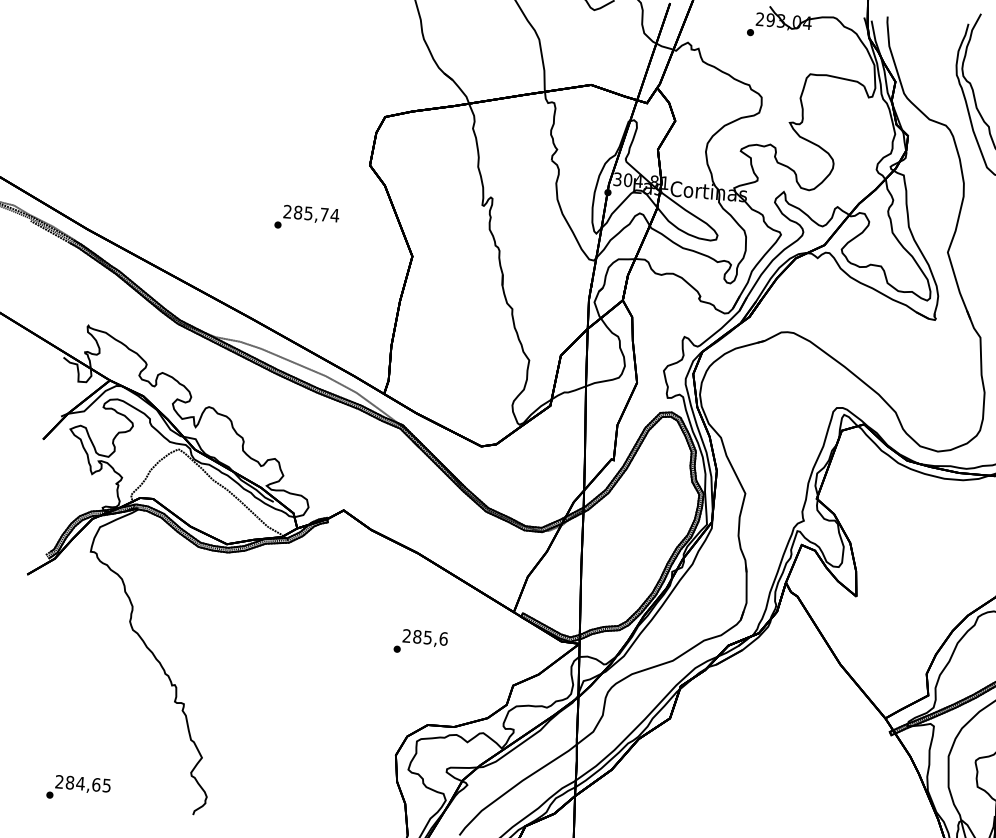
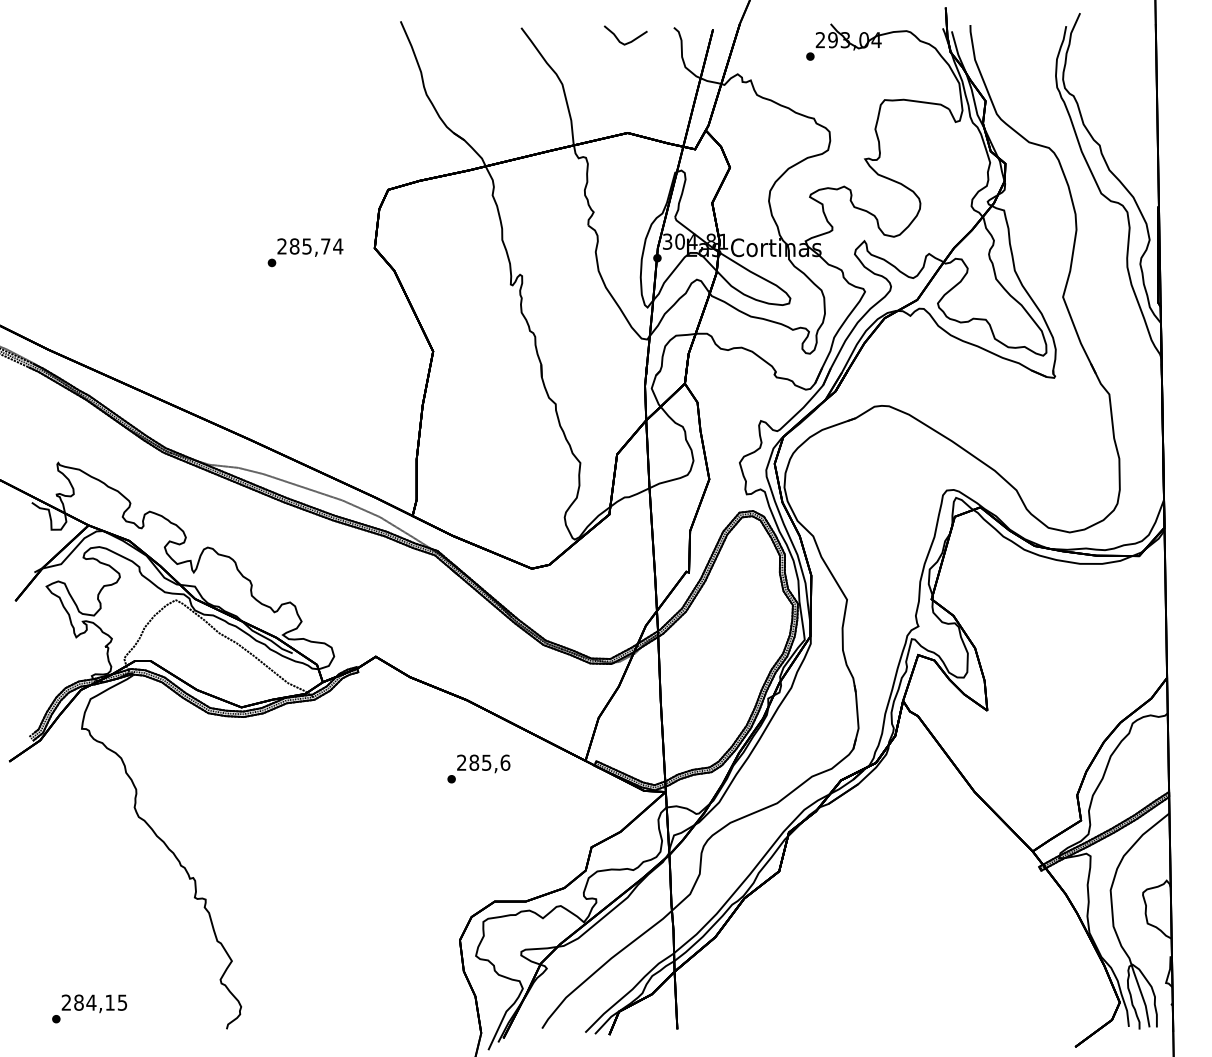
text: (306, 218) -> (305, 252), moved
text: (420, 641) -> (478, 768), moved
text: (96, 784) -> (110, 1002), 284,65 -> 284,15

